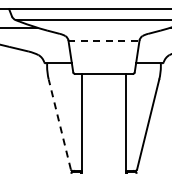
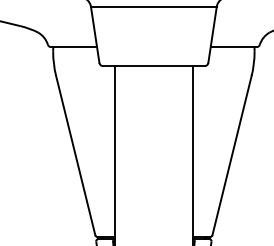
line: (103, 40) -> (153, 6), dashed -> solid
line: (59, 124) -> (75, 155), dashed -> solid

